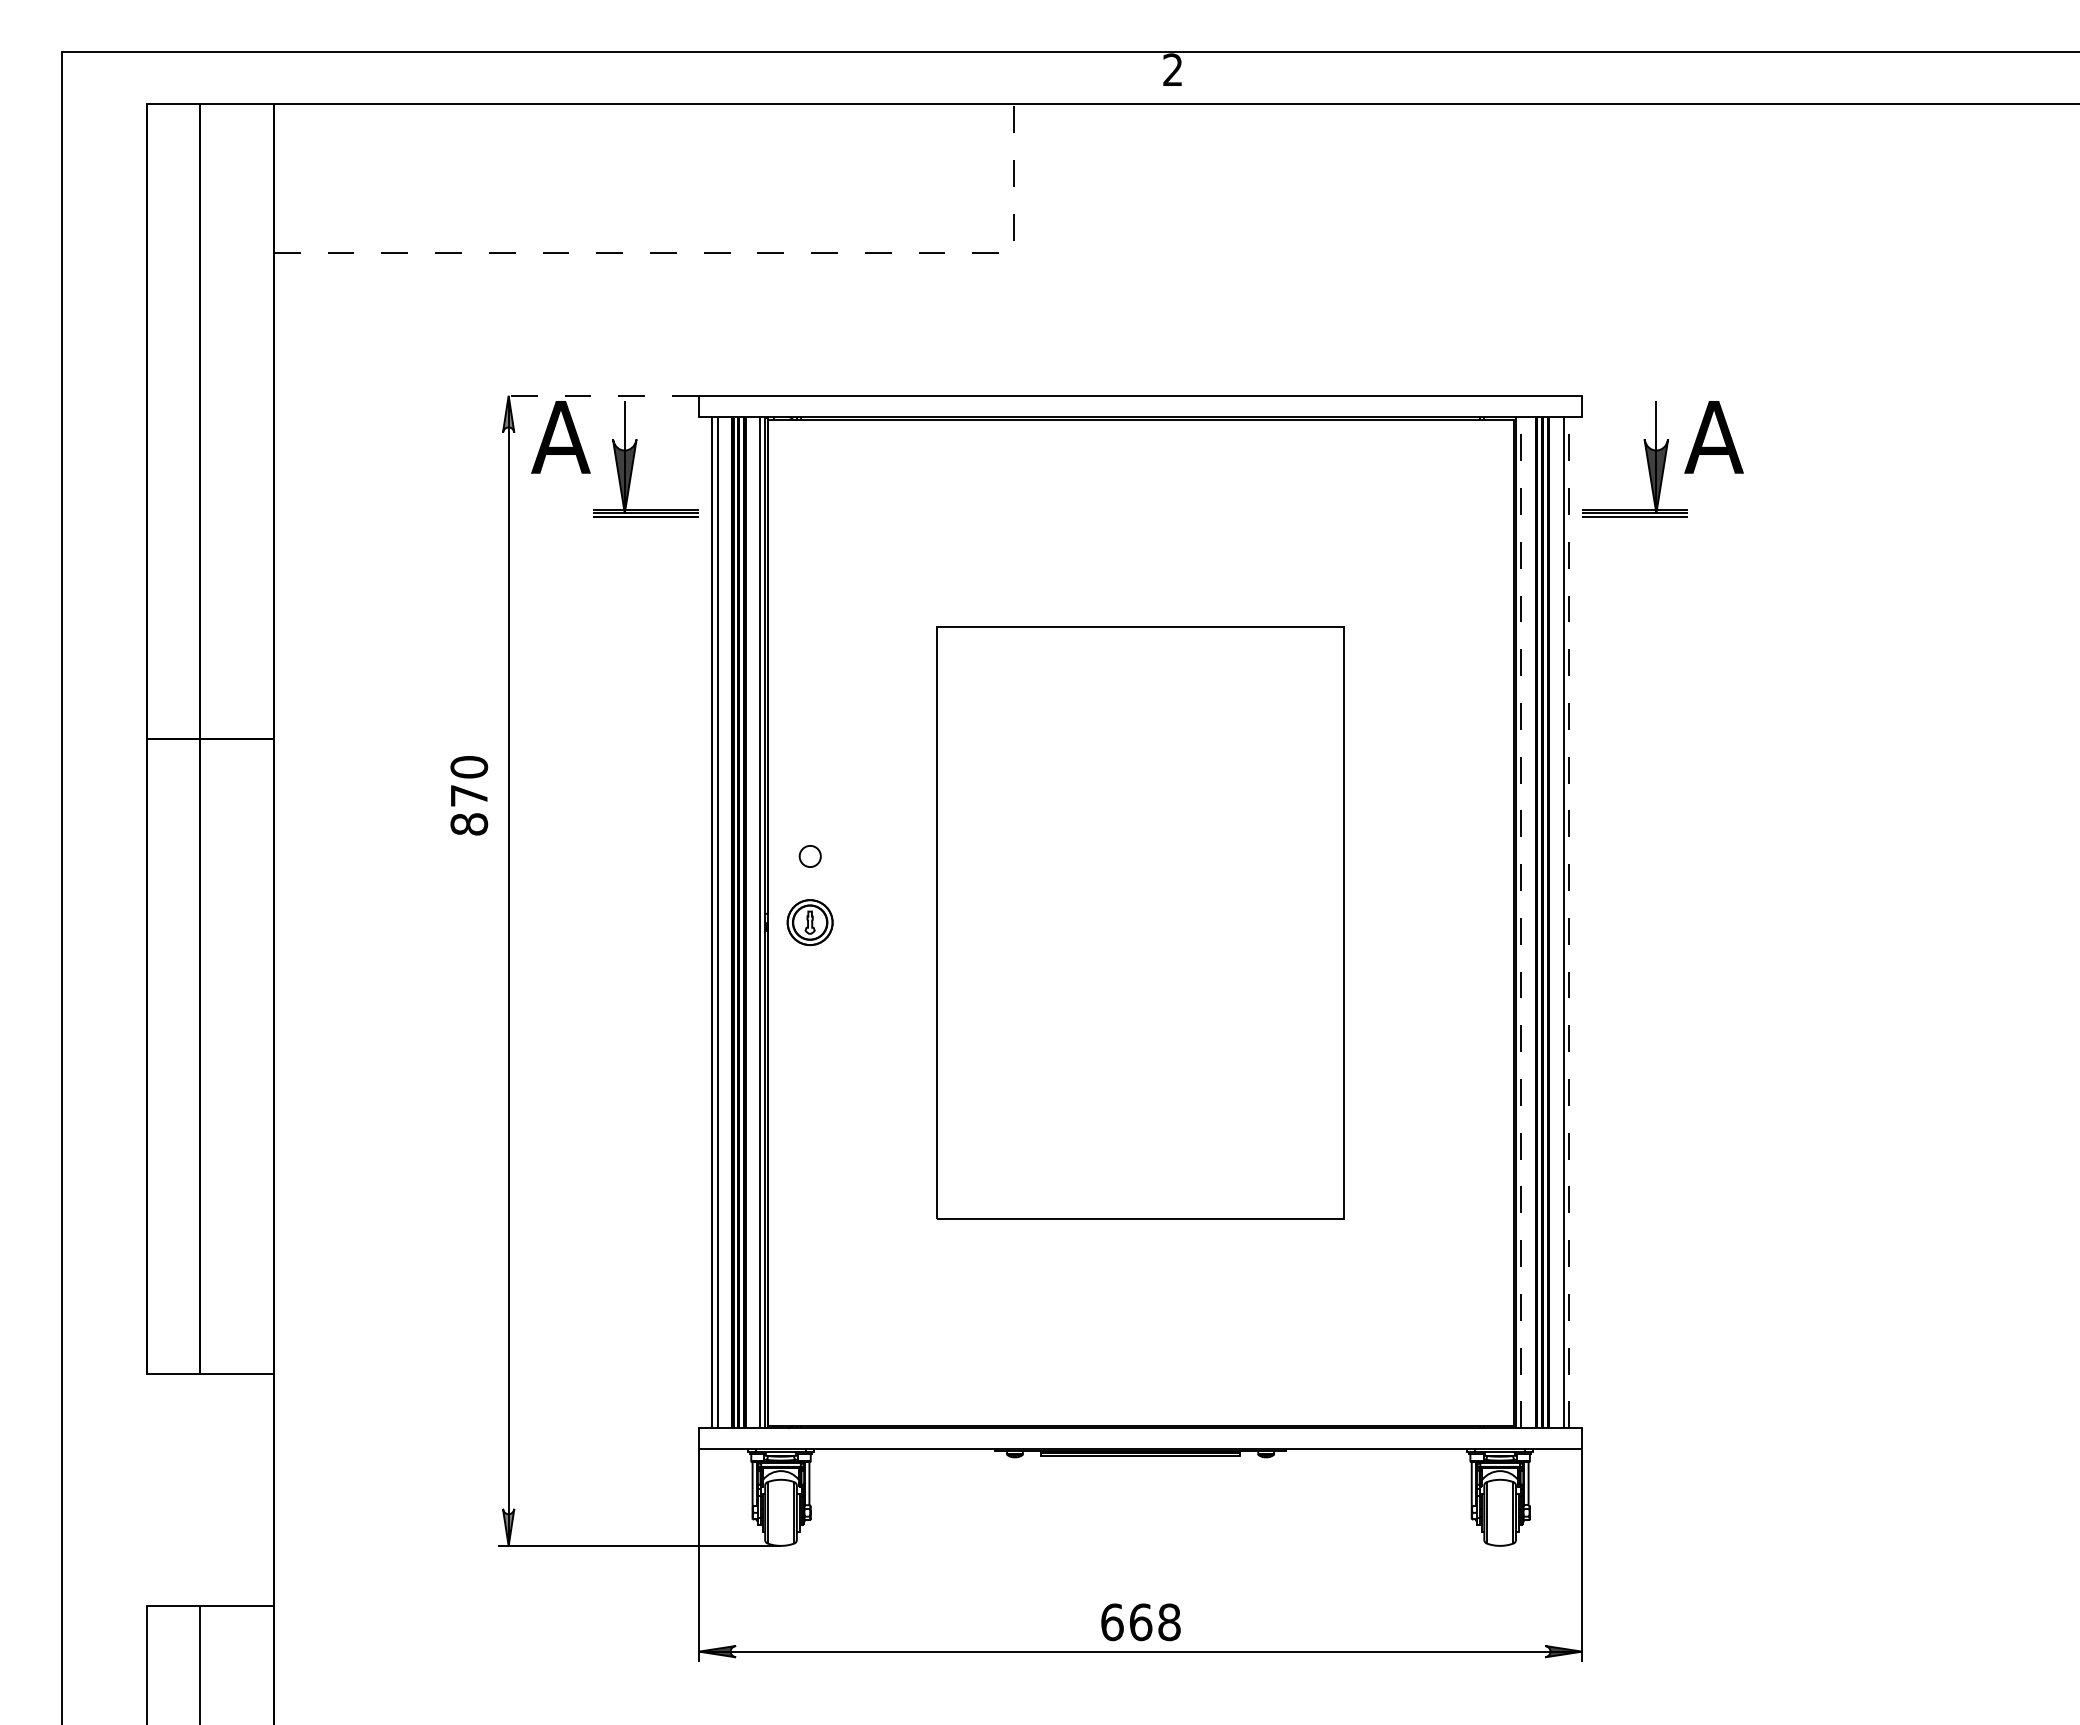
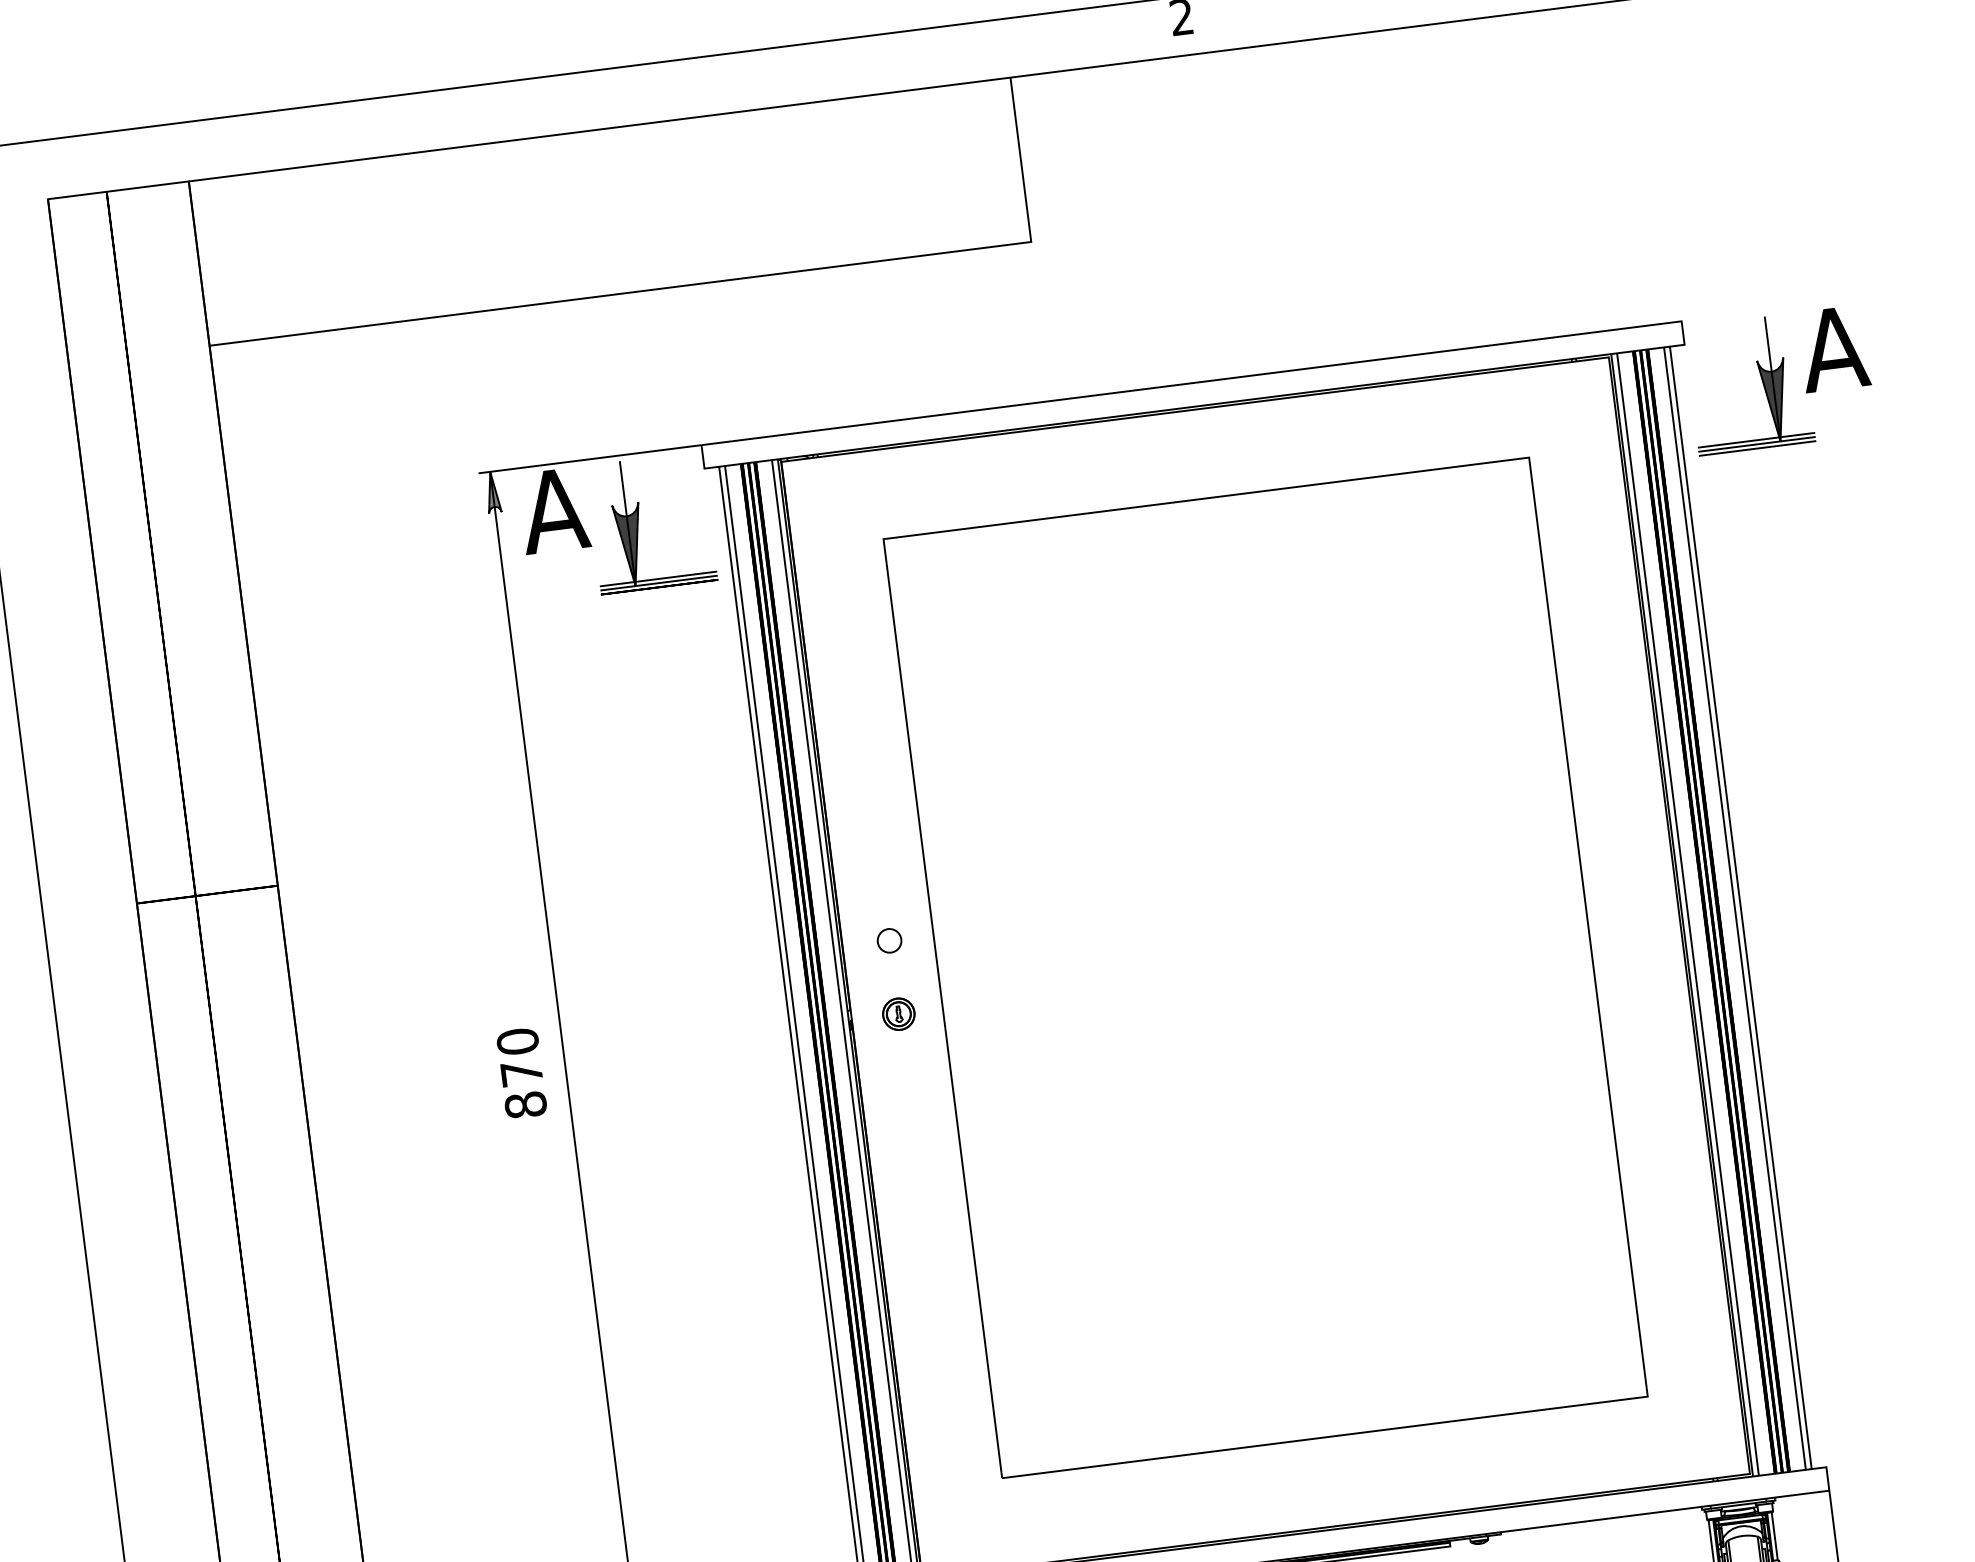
line: (719, 252) -> (704, 283), dashed -> solid
line: (598, 395) -> (589, 458), dashed -> solid
text: (469, 795) -> (522, 1073), moved
part: (810, 922) -> (899, 1014), size x0.62
part: (1140, 922) -> (1265, 967), size x1.43
line: (1521, 922) -> (1688, 914), dashed -> solid
line: (1568, 922) -> (1740, 907), dashed -> solid

